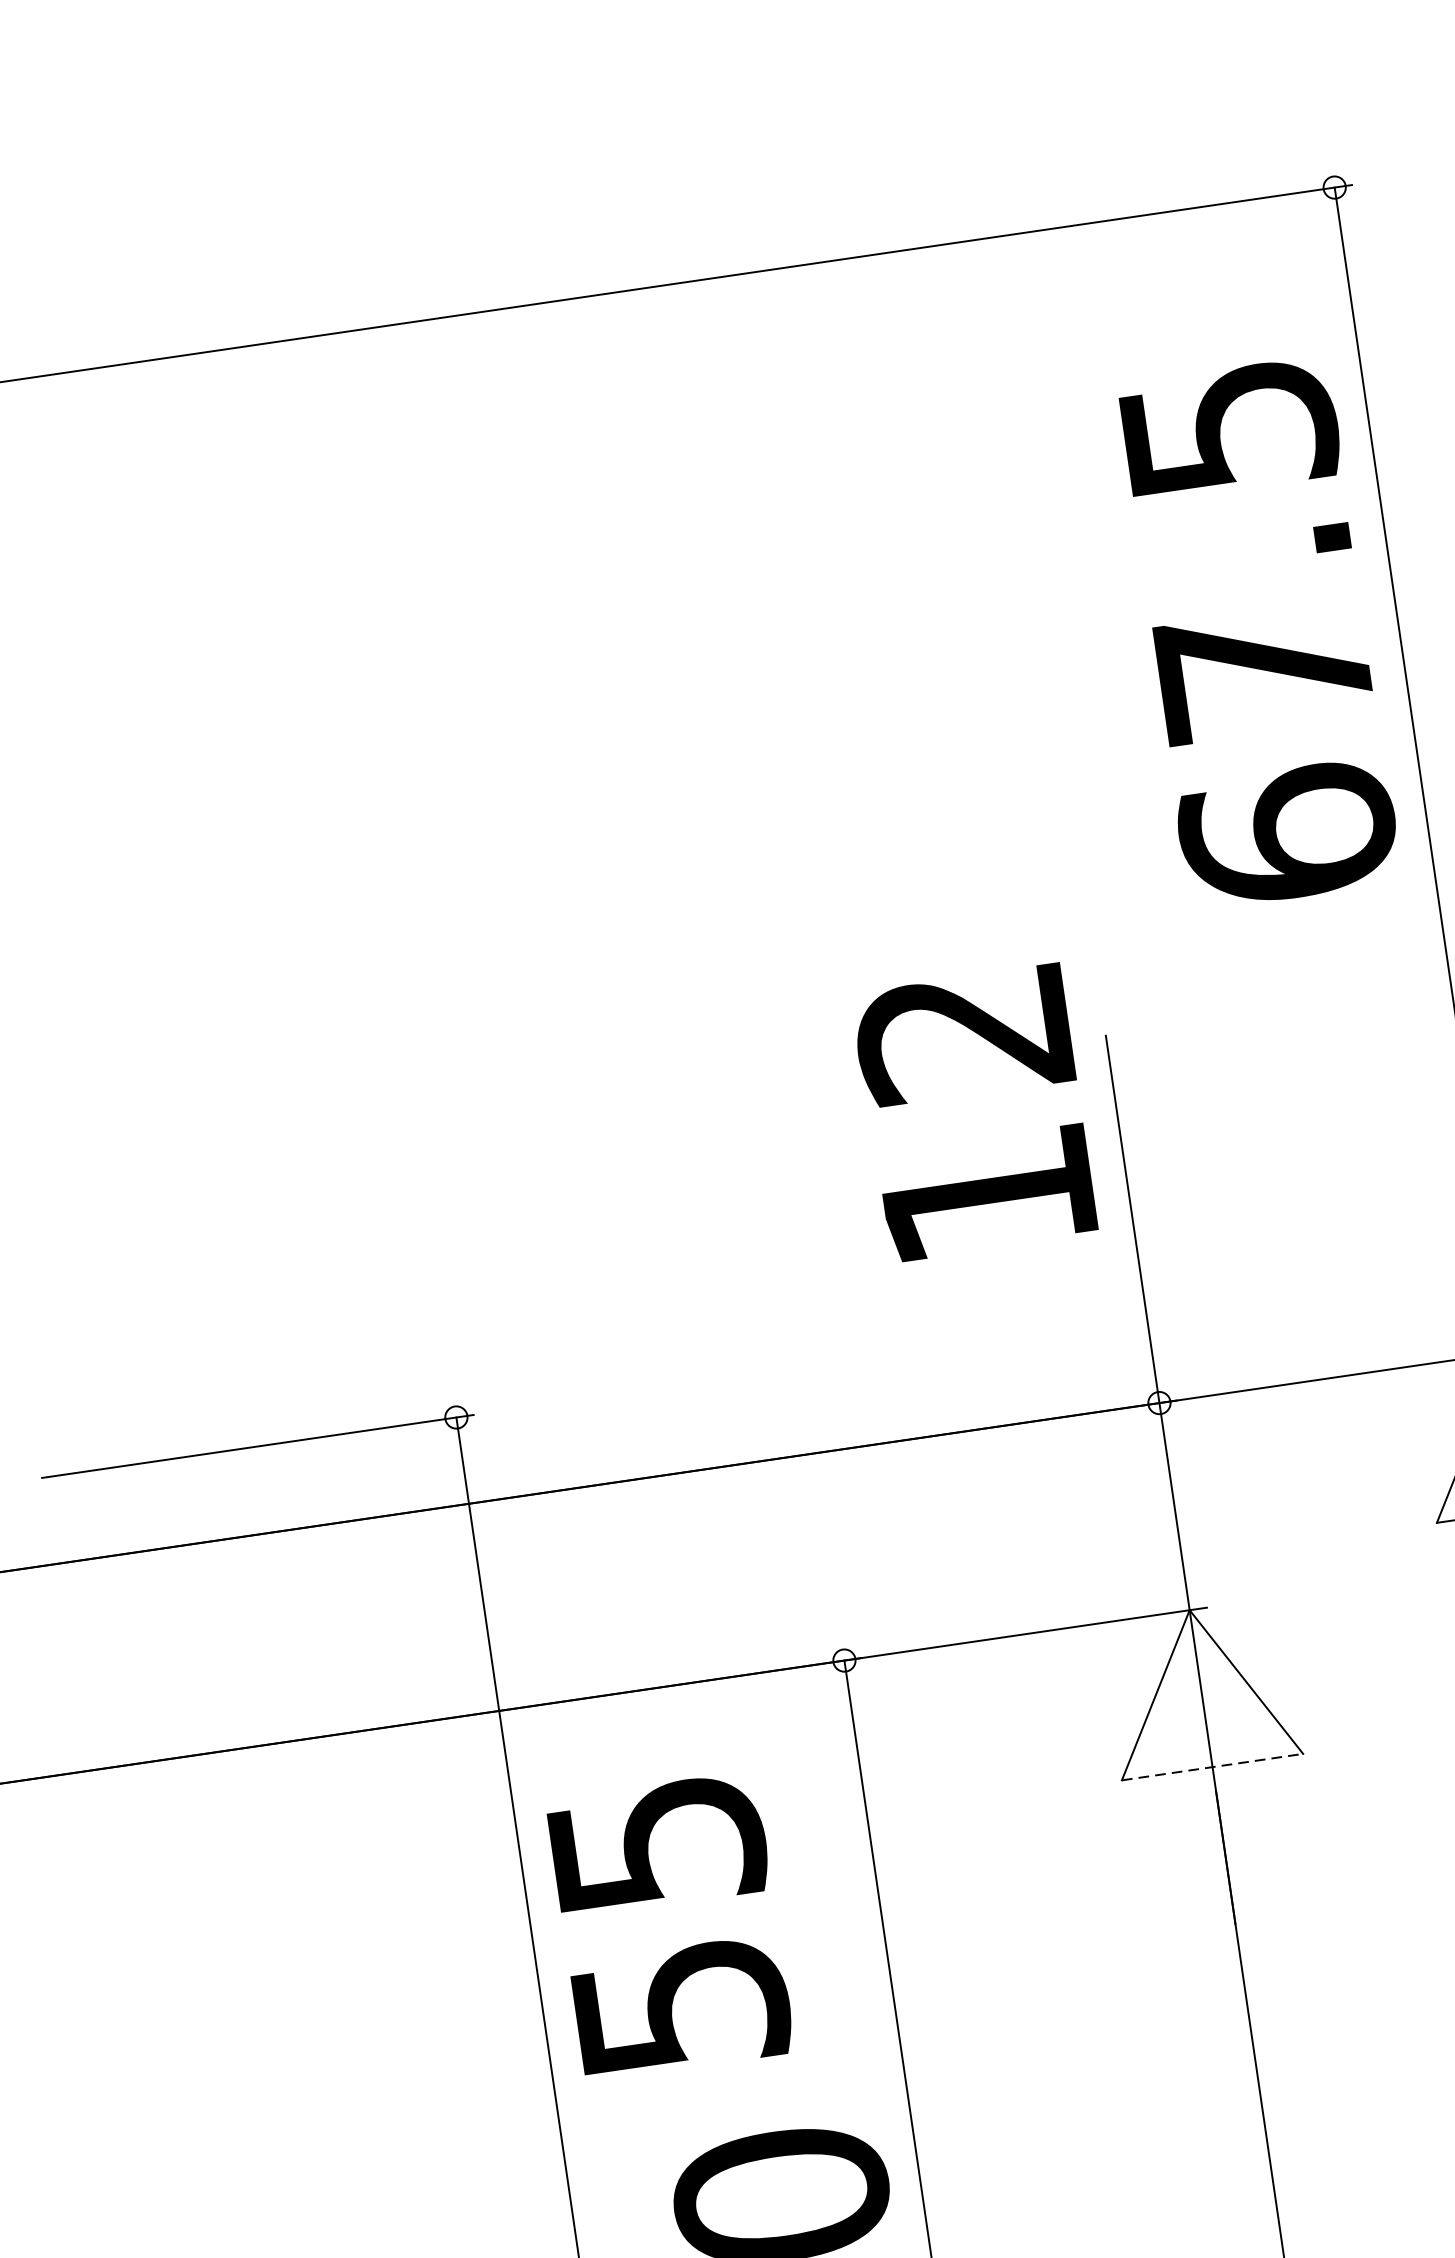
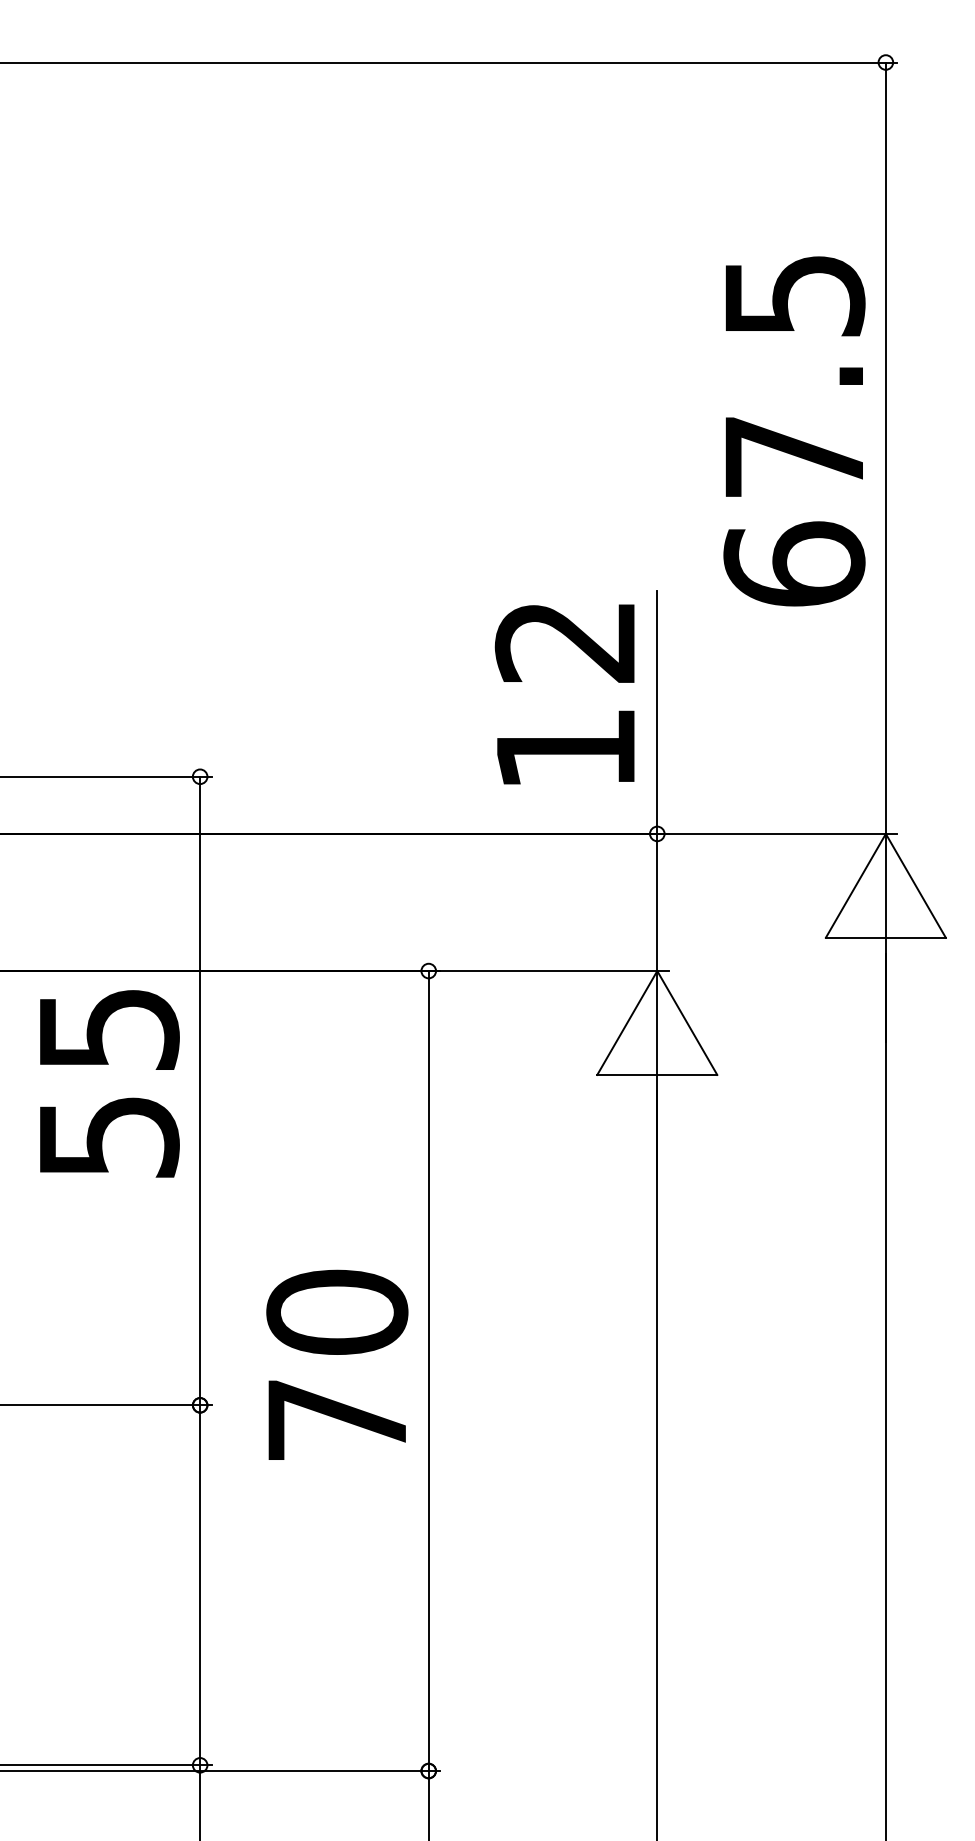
text: (1258, 633) -> (794, 431), moved
text: (974, 1113) -> (564, 694), moved
line: (1212, 1766) -> (657, 1074), dashed -> solid
text: (669, 1925) -> (109, 1083), moved

